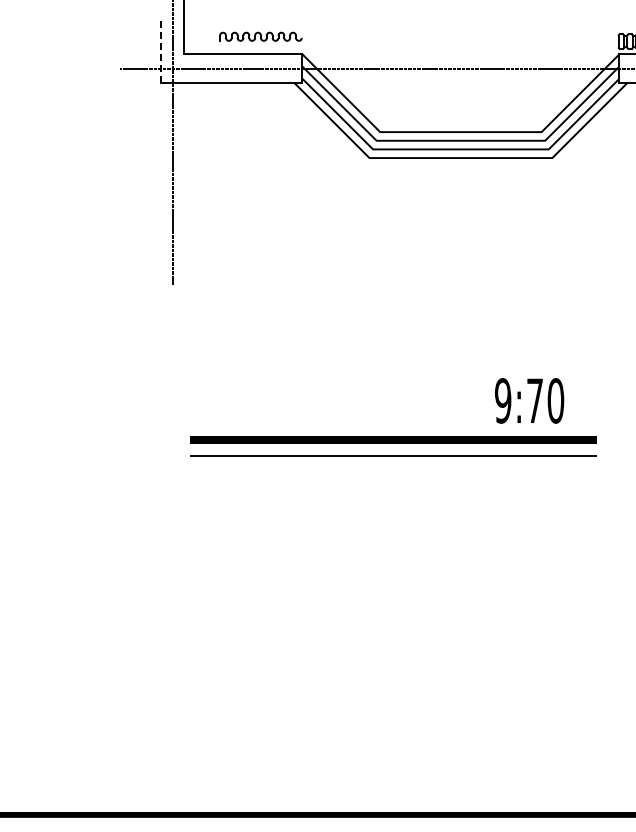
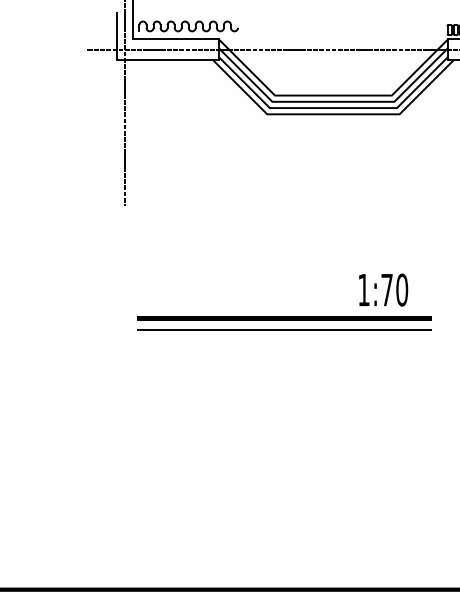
part: (260, 36) -> (188, 26), size x1.67
line: (161, 50) -> (116, 36), dashed -> solid
text: (503, 400) -> (364, 289), 9:70 -> 1:70

